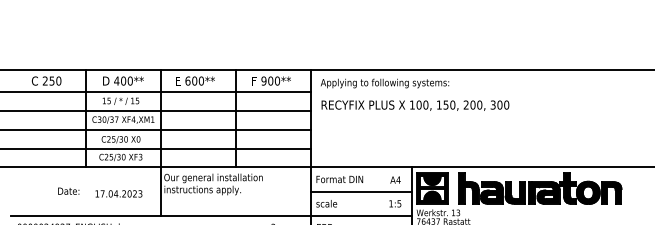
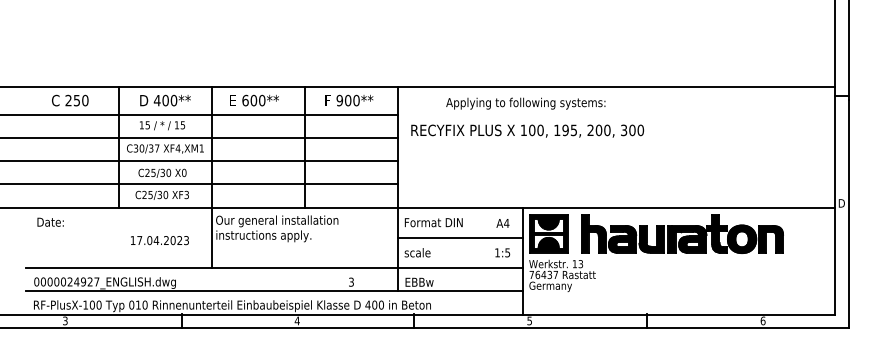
text: (384, 83) -> (525, 103), moved
text: (449, 105) -> (569, 130), 150, -> 195,
text: (68, 190) -> (50, 221), moved

